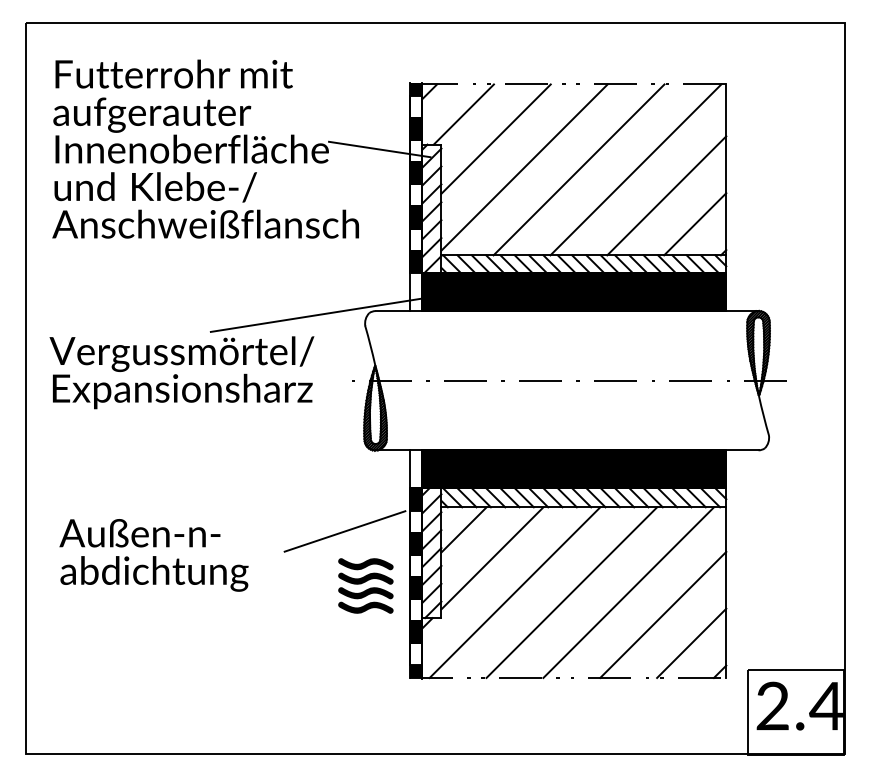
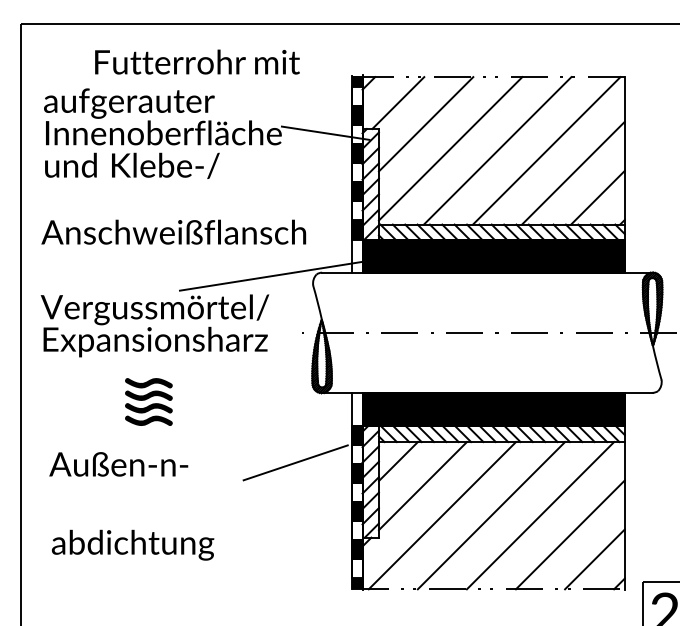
text: (173, 73) -> (196, 61), moved
text: (205, 223) -> (173, 231), moved
text: (154, 573) -> (133, 544), moved
part: (365, 585) -> (148, 401), moved

